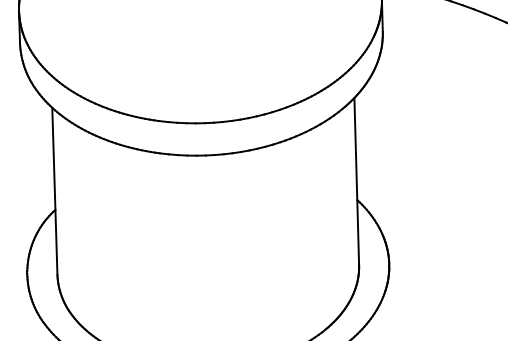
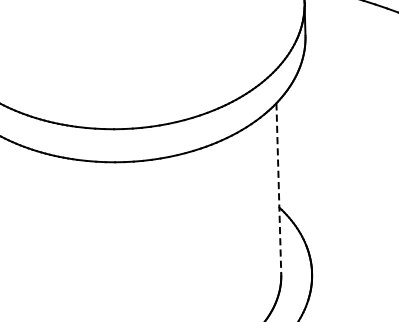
line: (356, 181) -> (278, 188), solid -> dashed

